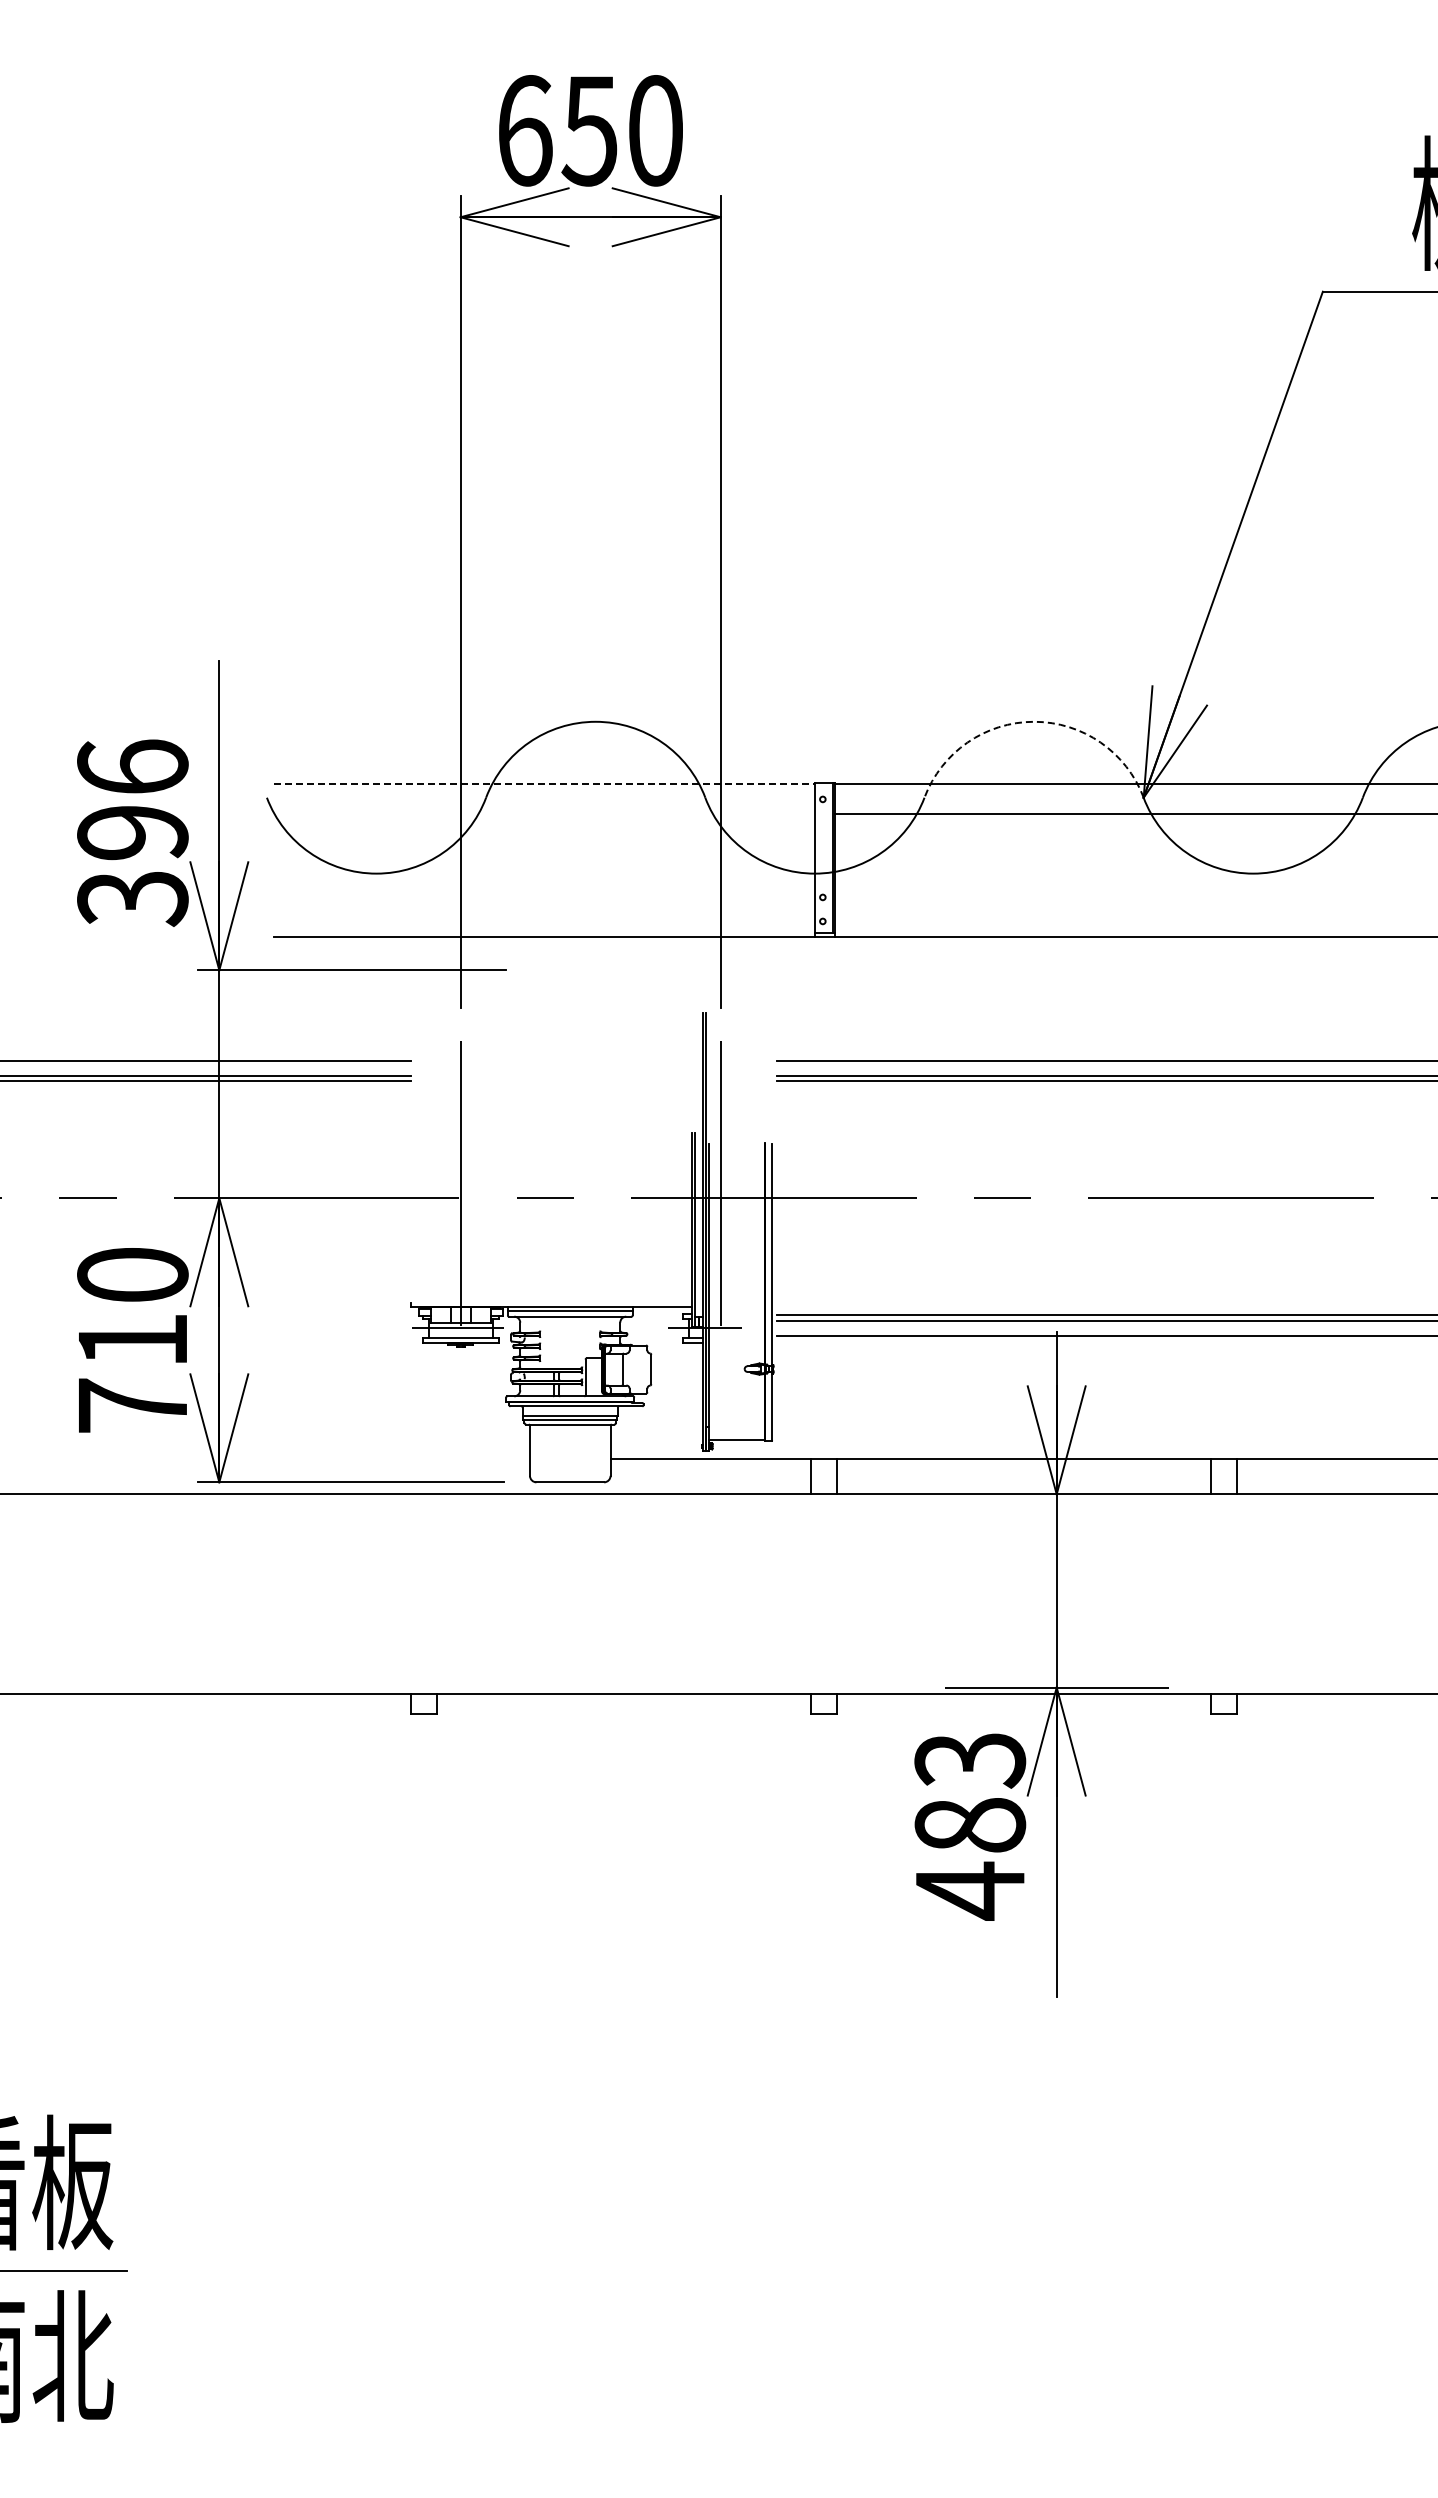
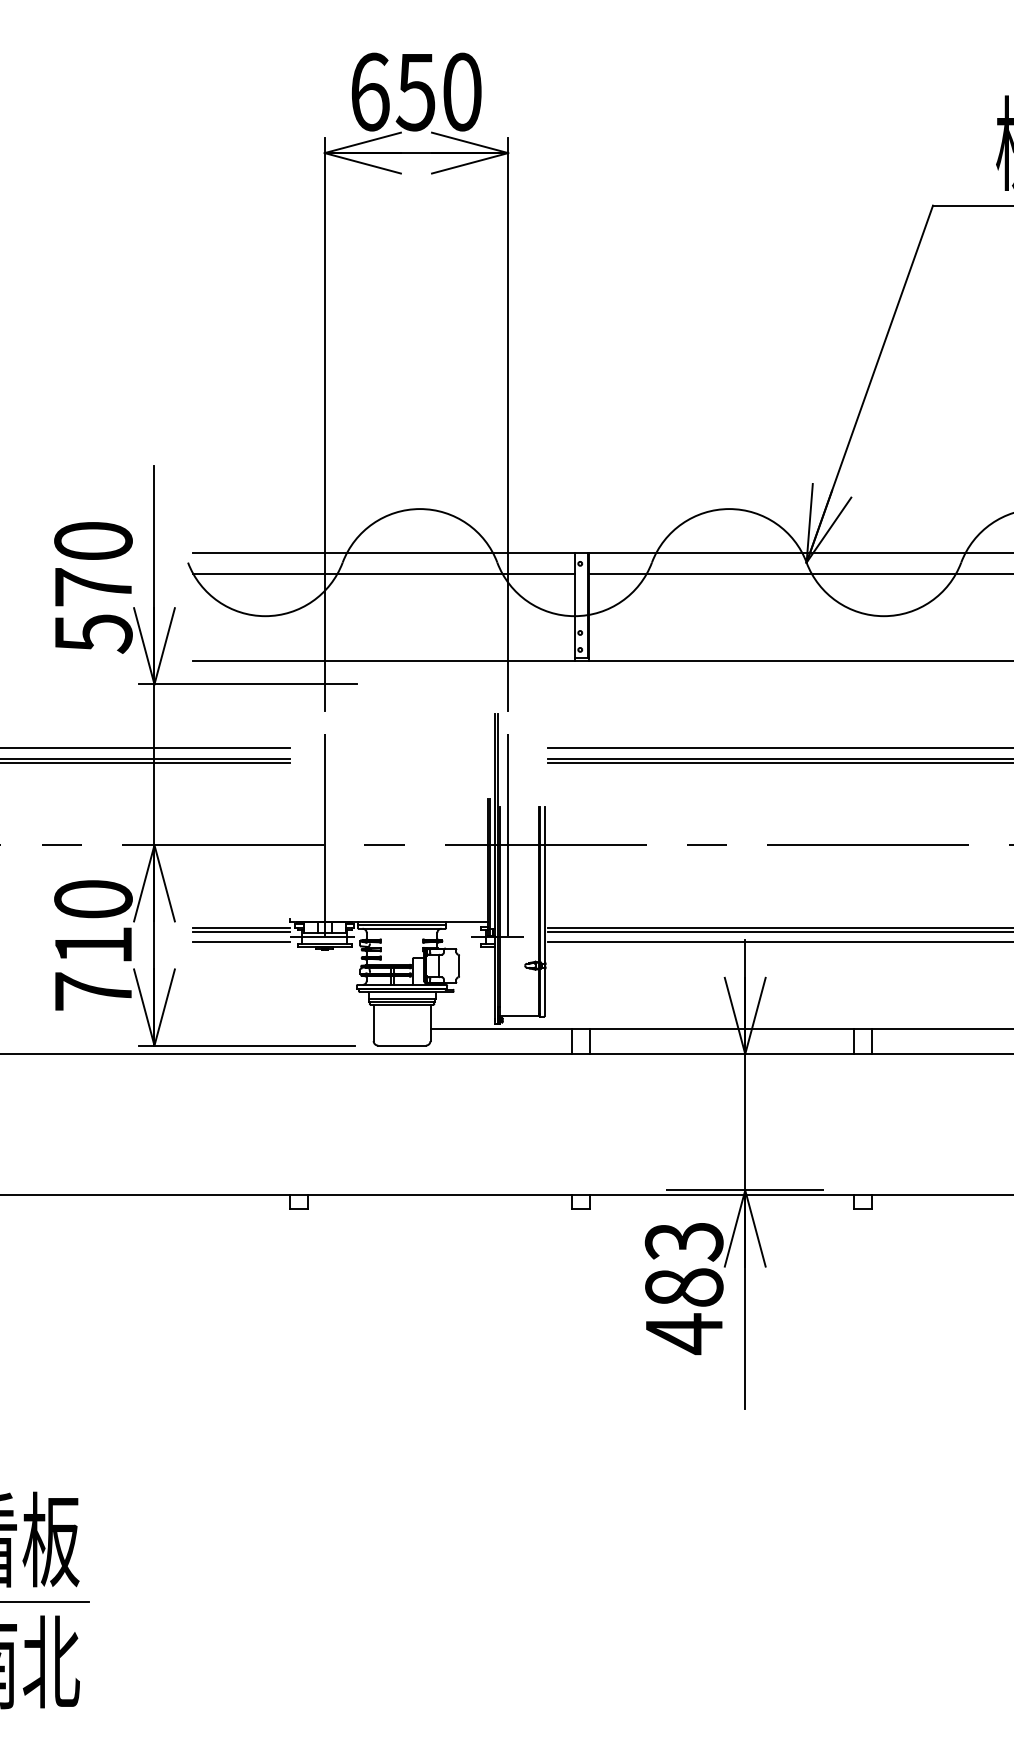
arc: (1034, 721) -> (729, 508), dashed -> solid
line: (545, 784) -> (384, 553), dashed -> solid
line: (544, 814) -> (383, 574), added
text: (132, 833) -> (93, 587), 396 -> 570
line: (342, 1315) -> (241, 927), added
line: (342, 1320) -> (241, 931), added
line: (342, 1335) -> (241, 942), added

